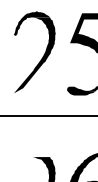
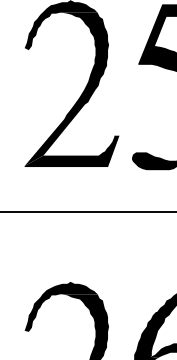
fill: (36, 85) -> (70, 149), added
fill: (31, 162) -> (60, 305), added

